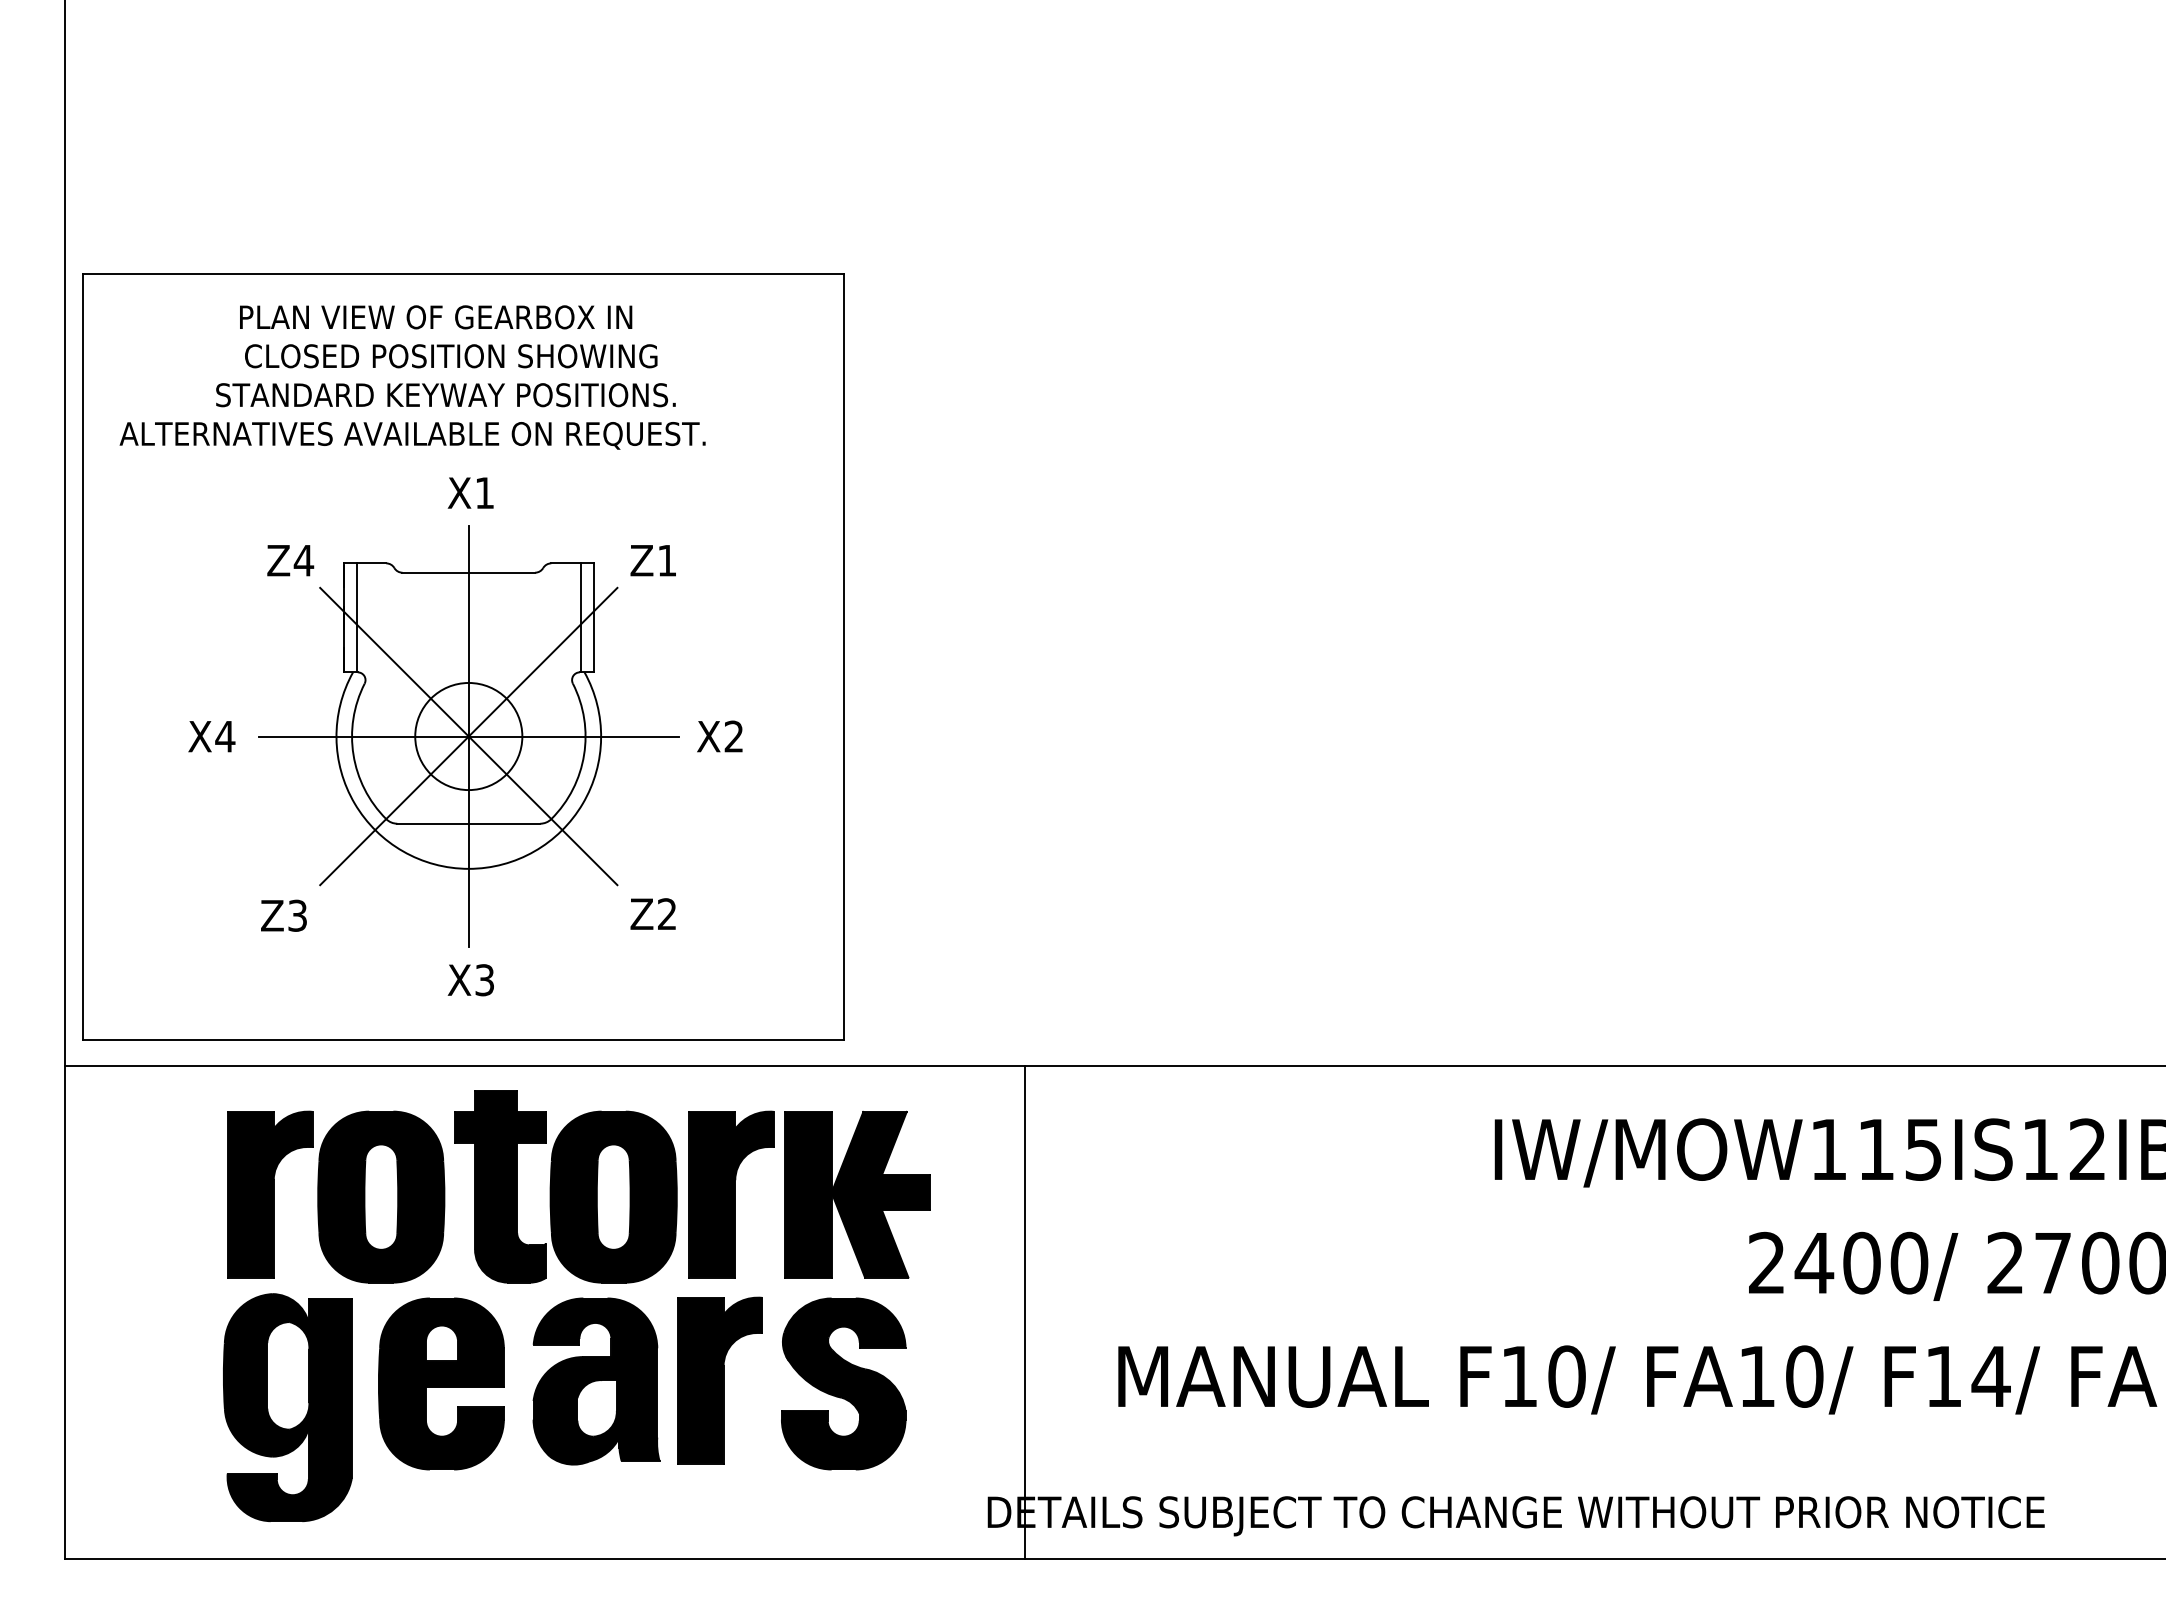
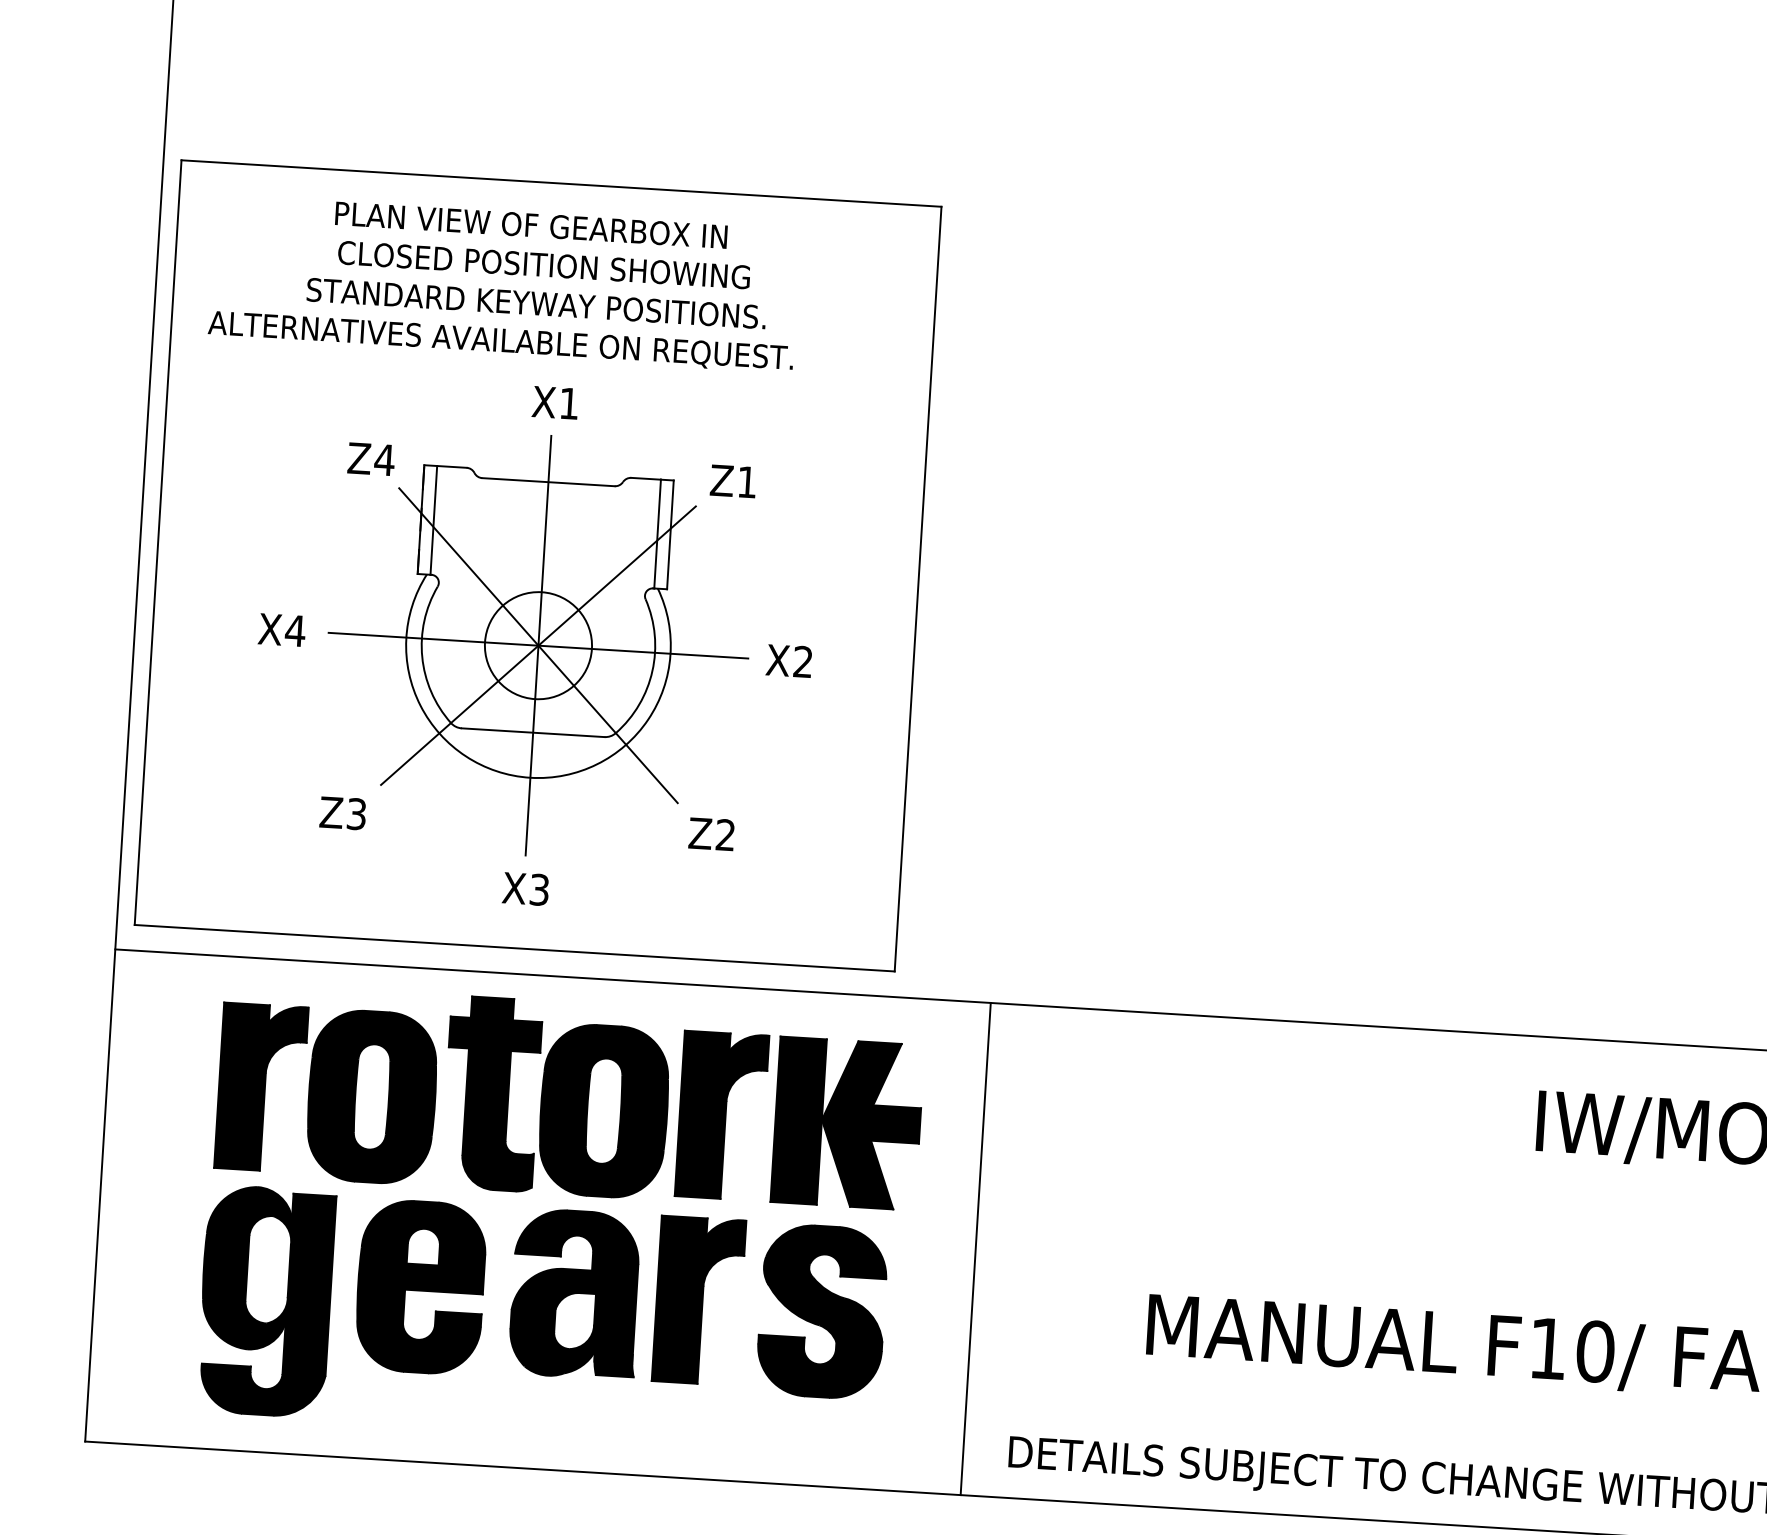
part: (576, 1306) -> (560, 1218), moved
line: (1025, 1311) -> (976, 1248), moved

